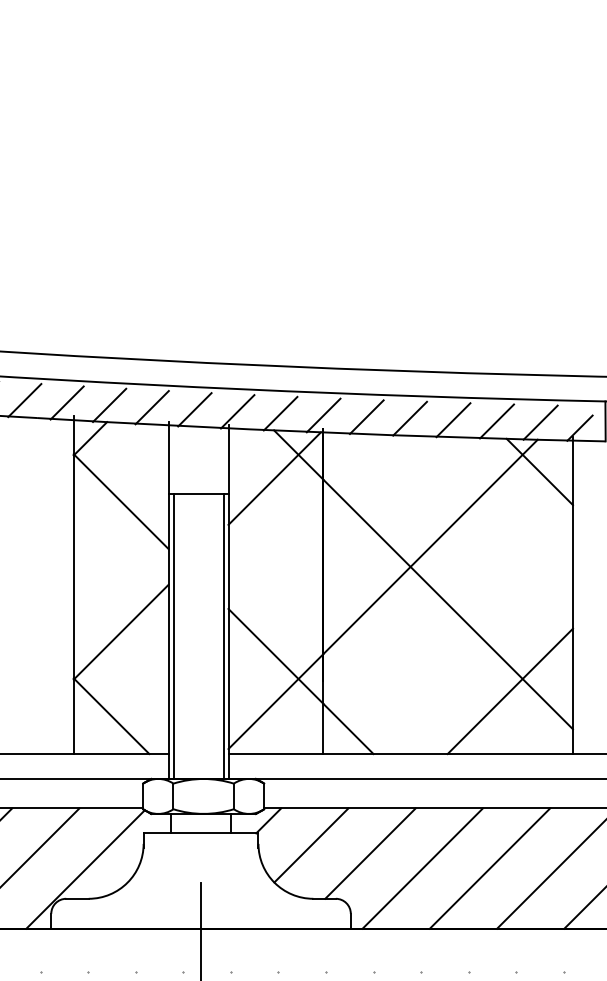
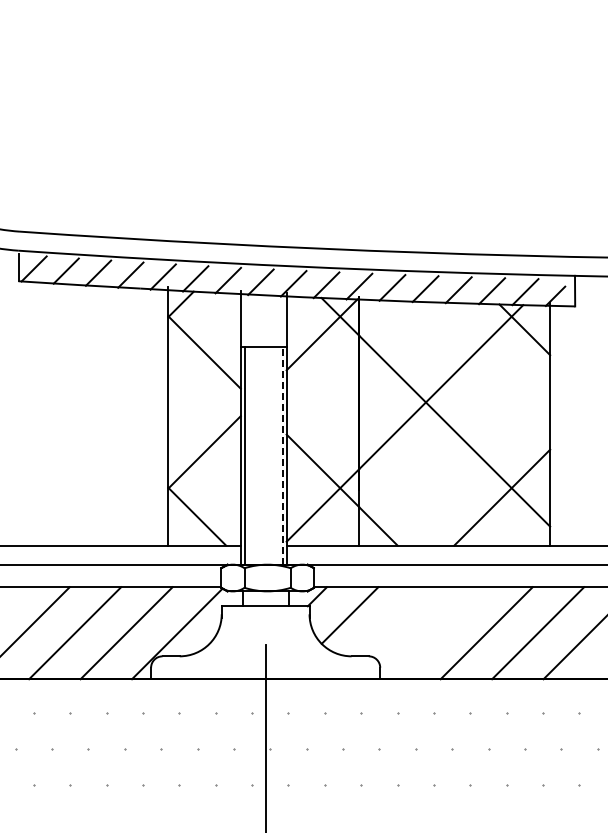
line: (223, 636) -> (282, 455), solid -> dashed
line: (369, 853) -> (394, 621), removed
line: (423, 868) -> (435, 633), removed

